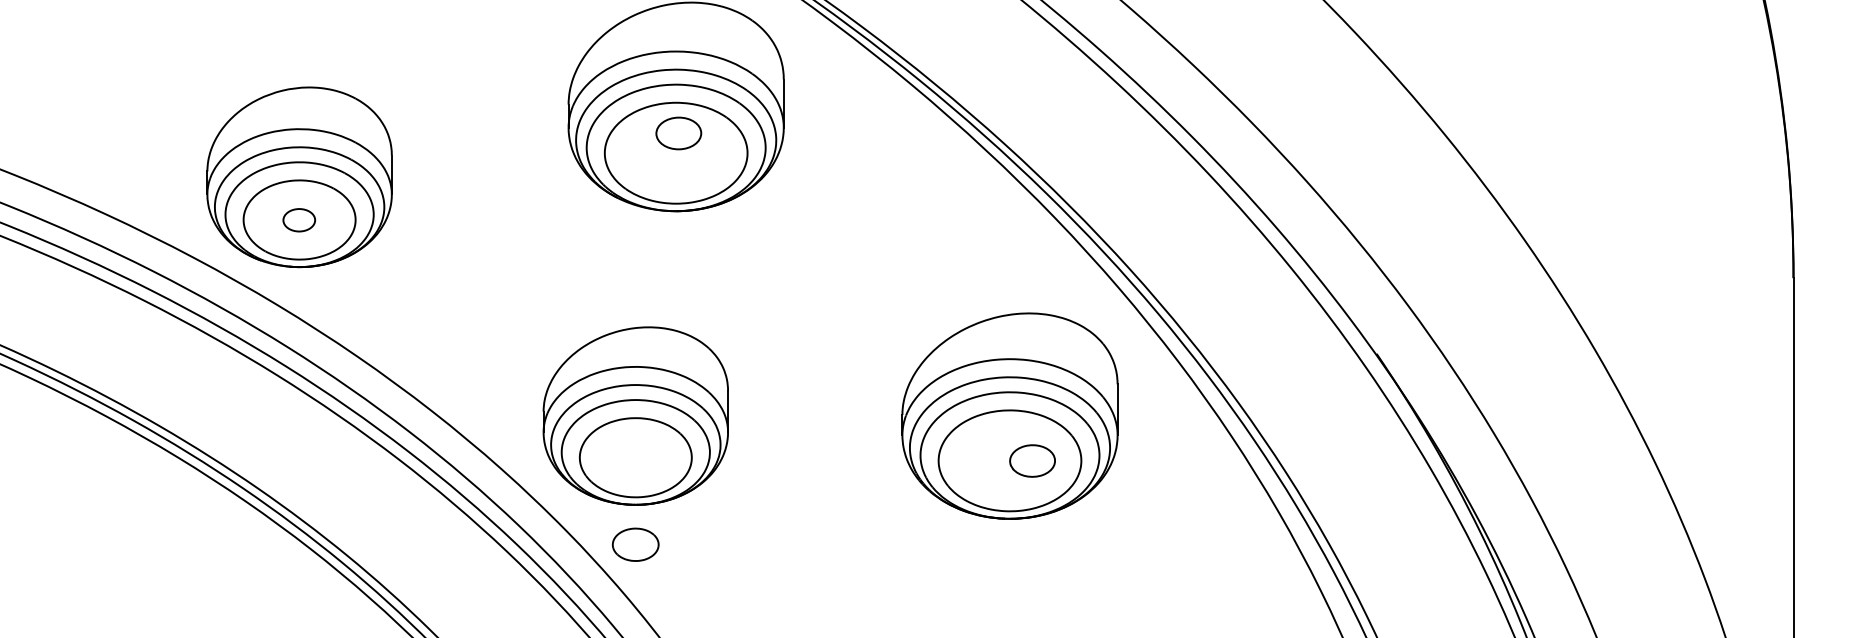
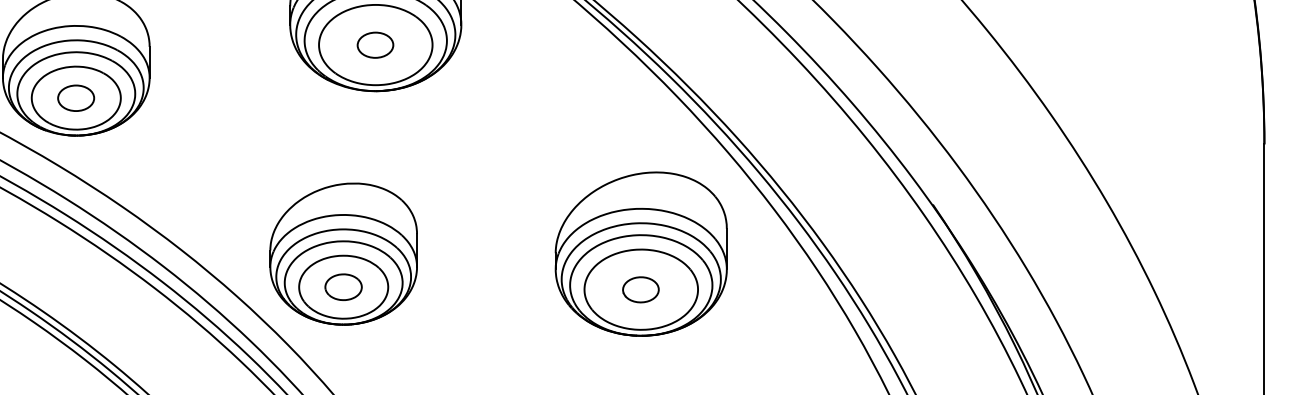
part: (678, 133) -> (375, 45), moved
part: (298, 220) -> (75, 98), size x1.43
part: (1032, 460) -> (640, 289), moved
part: (635, 544) -> (343, 287), moved

